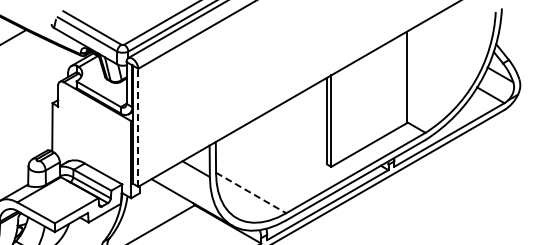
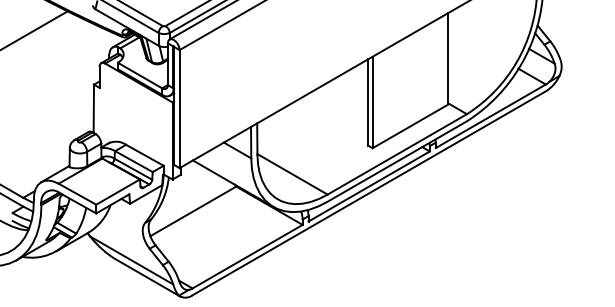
line: (138, 127) -> (179, 108), dashed -> solid
line: (251, 193) -> (292, 174), dashed -> solid

